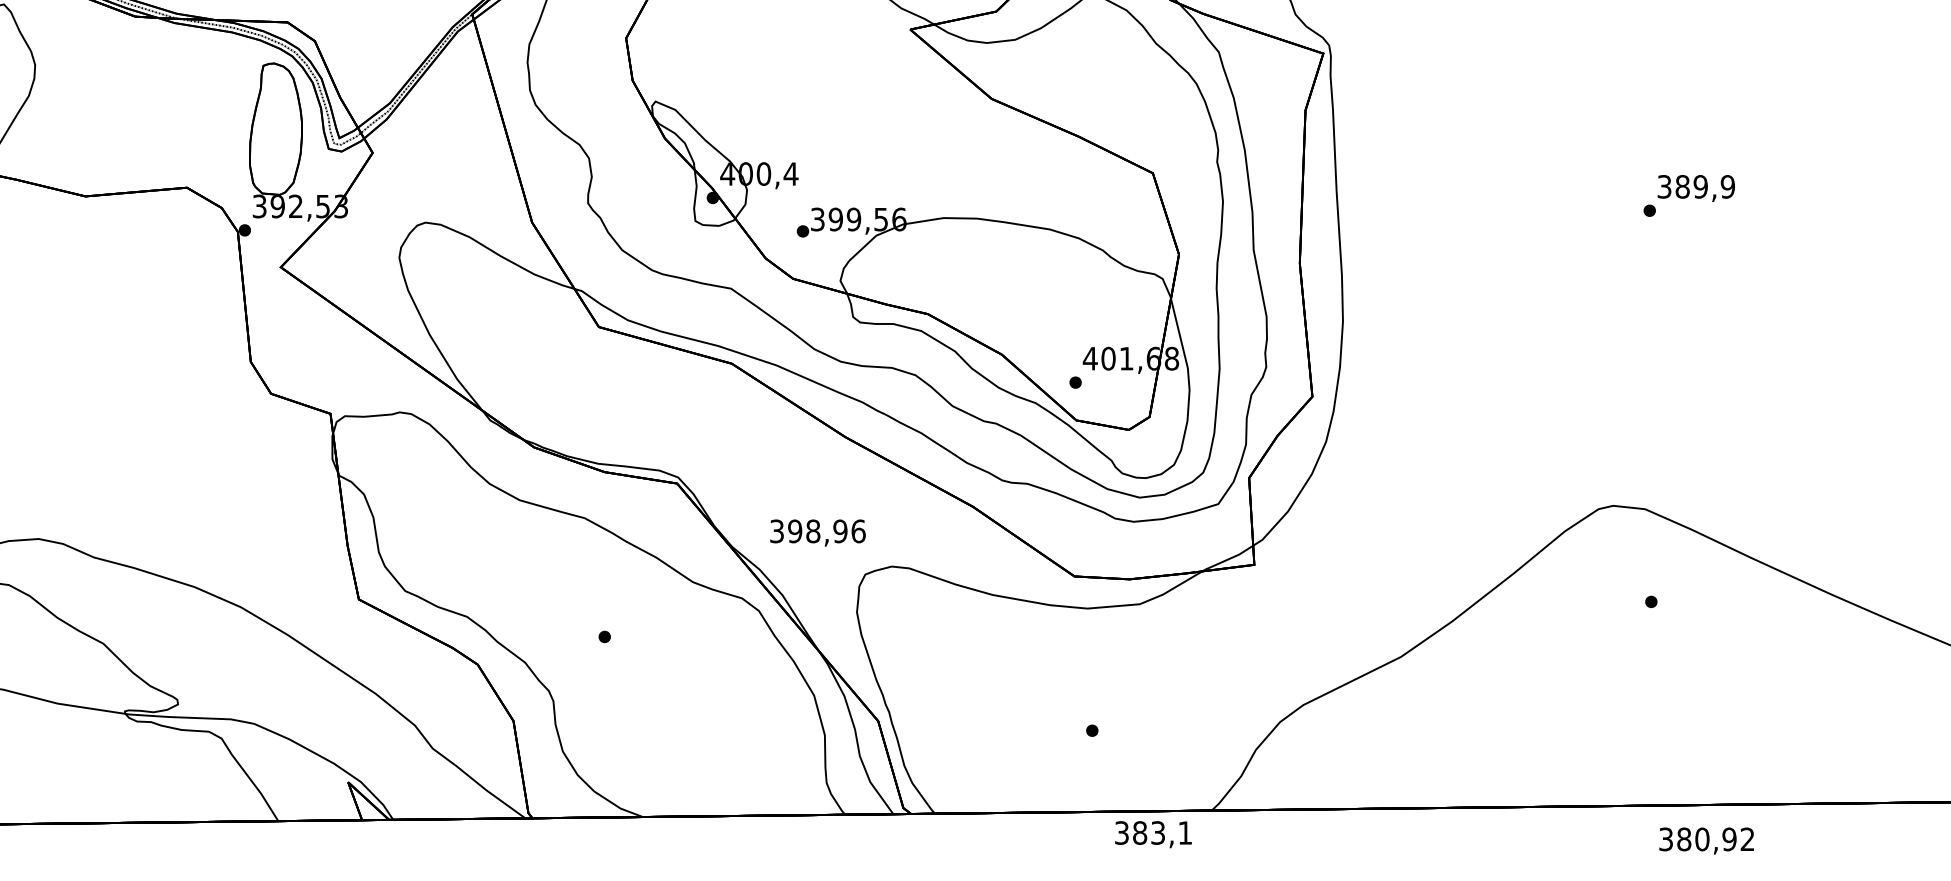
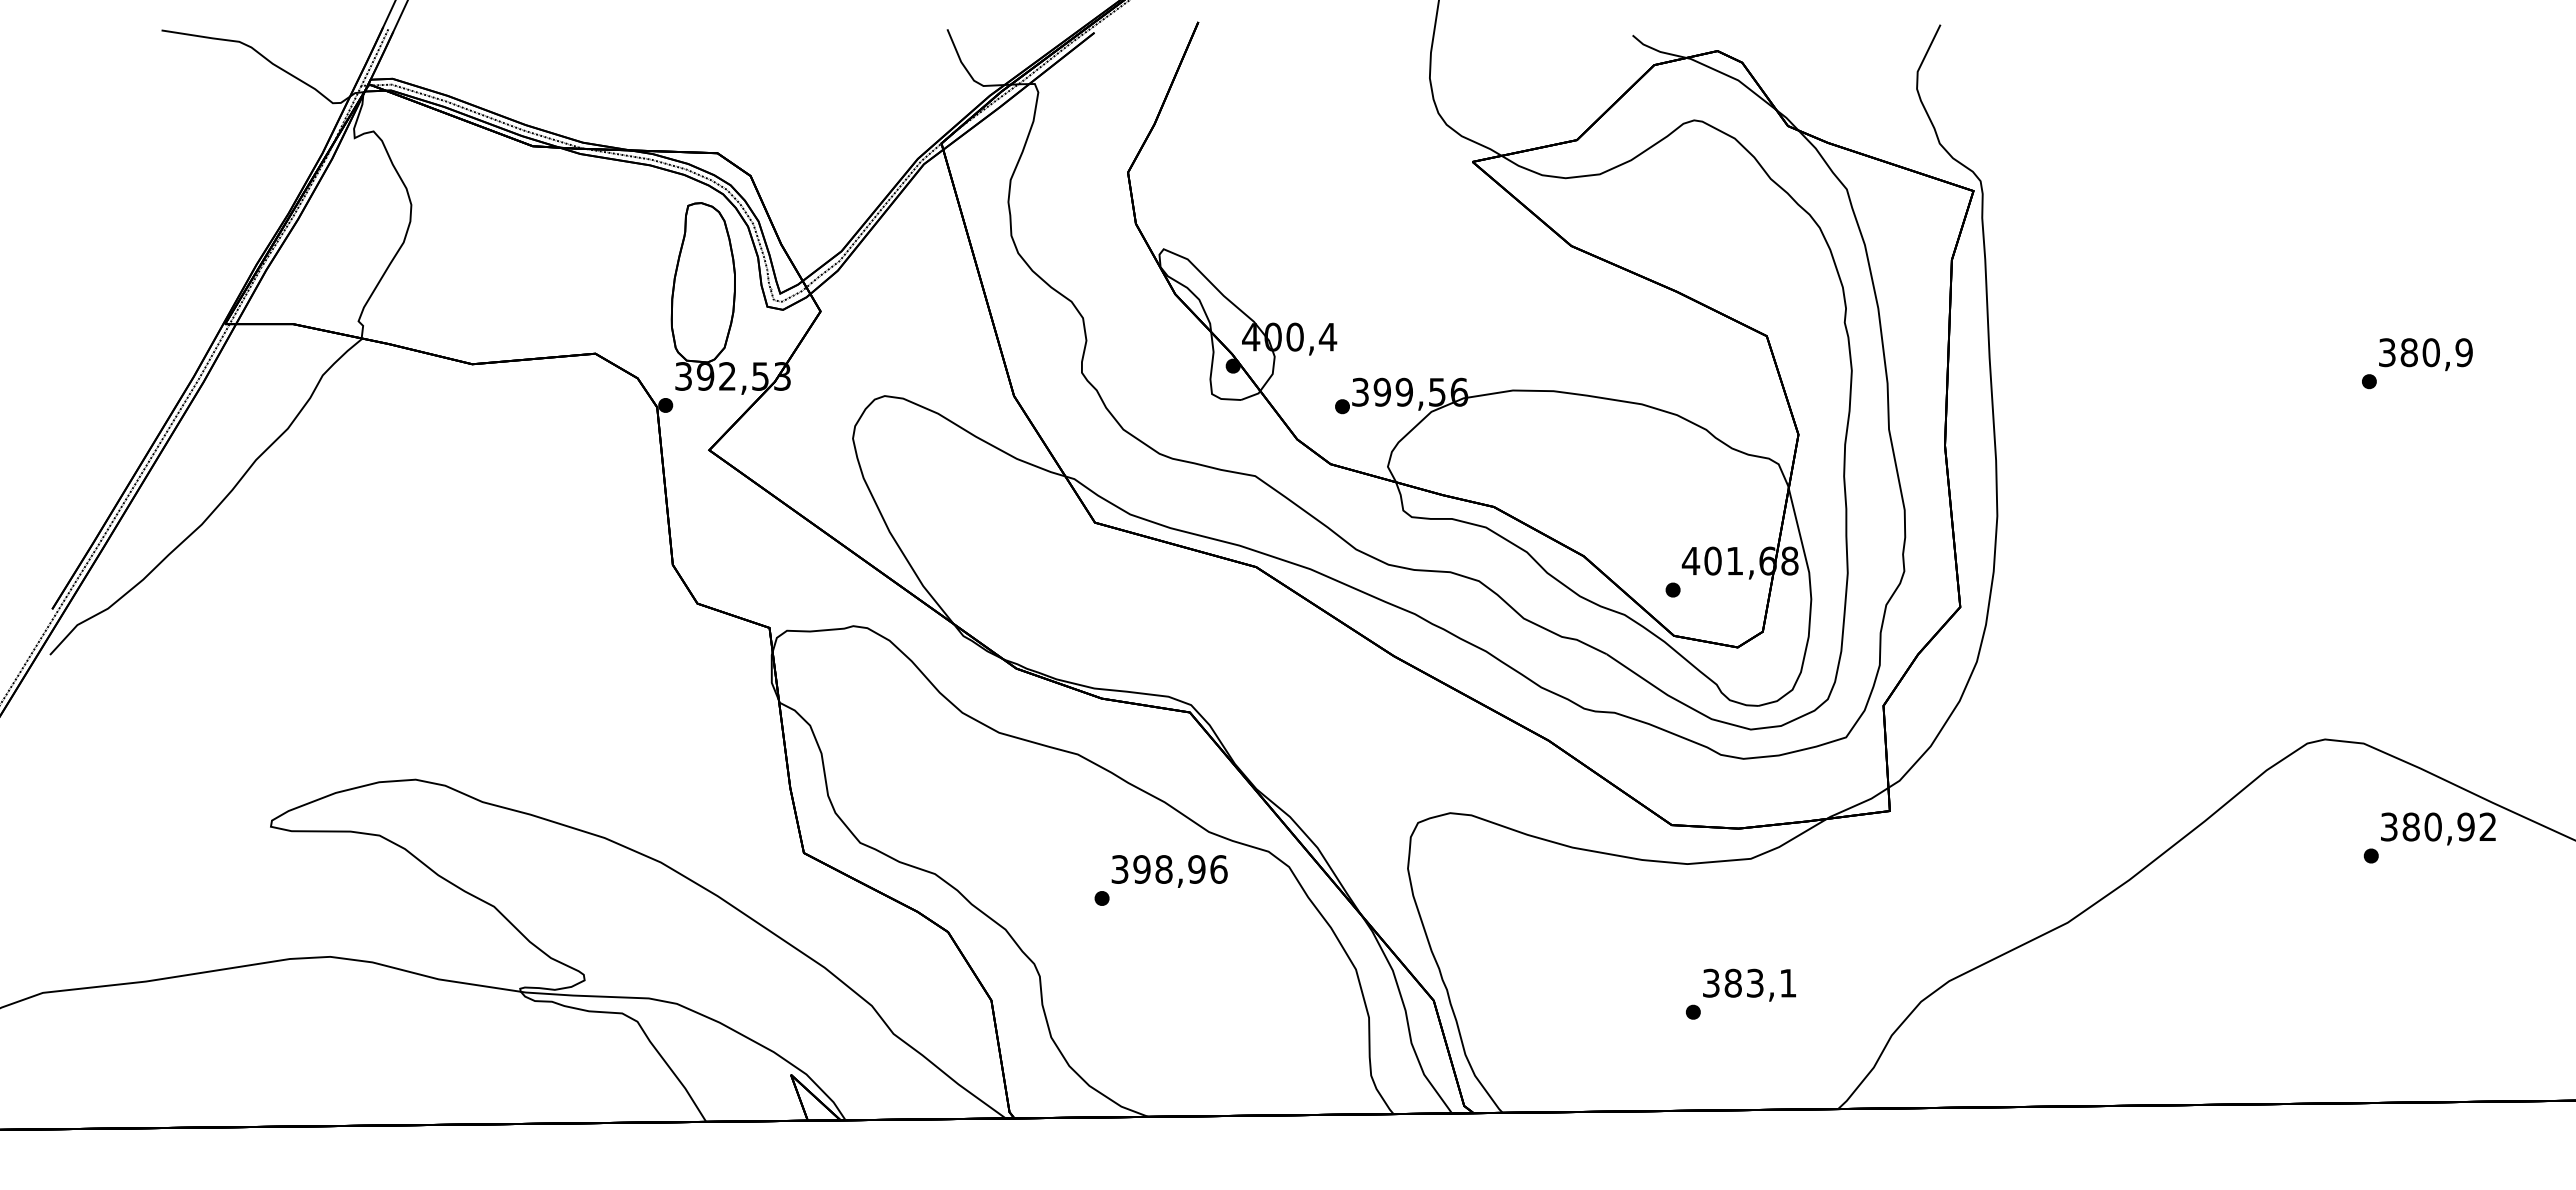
text: (1700, 186) -> (2430, 352), 389,9 -> 380,9
text: (817, 533) -> (1169, 871), moved
text: (1153, 834) -> (1749, 984), moved
text: (1706, 840) -> (2438, 828), moved

